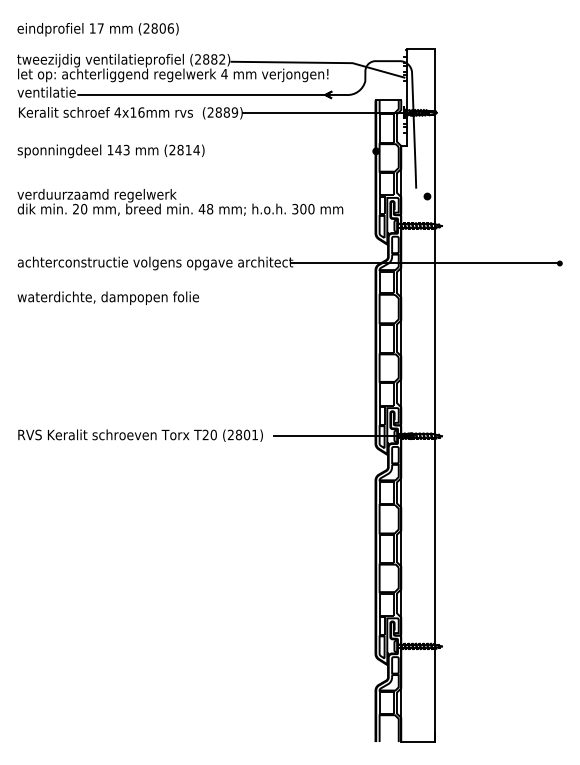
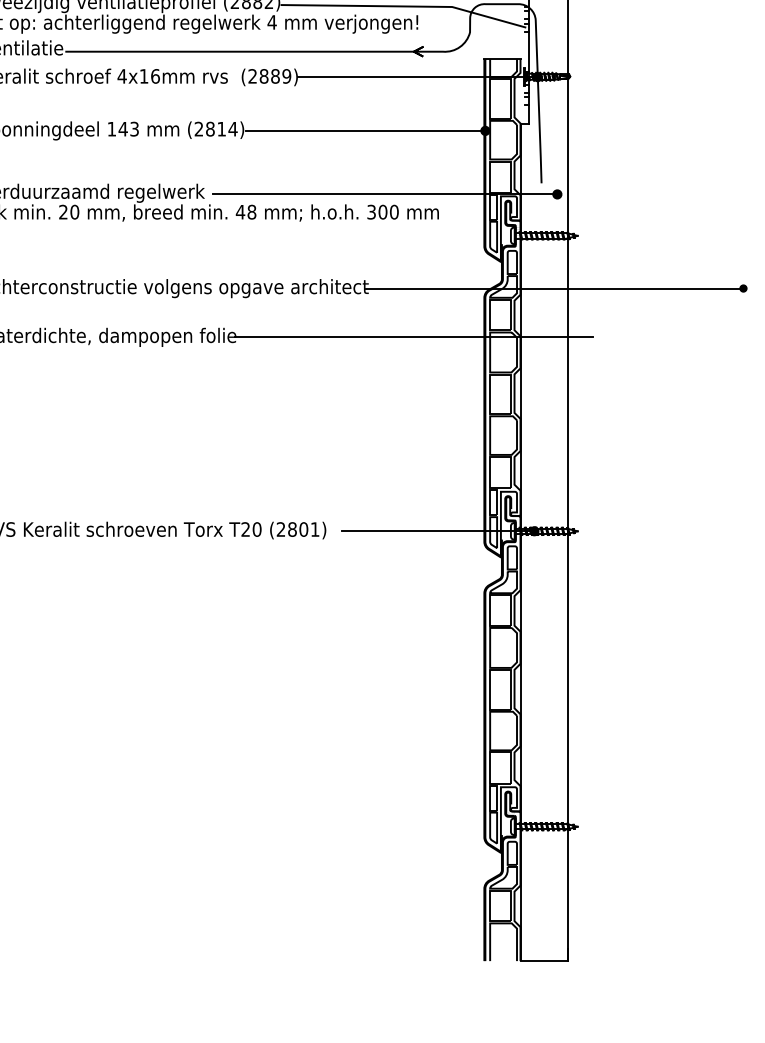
line: (290, 151) -> (364, 131), added
line: (304, 196) -> (384, 194), added
line: (324, 298) -> (412, 337), added

